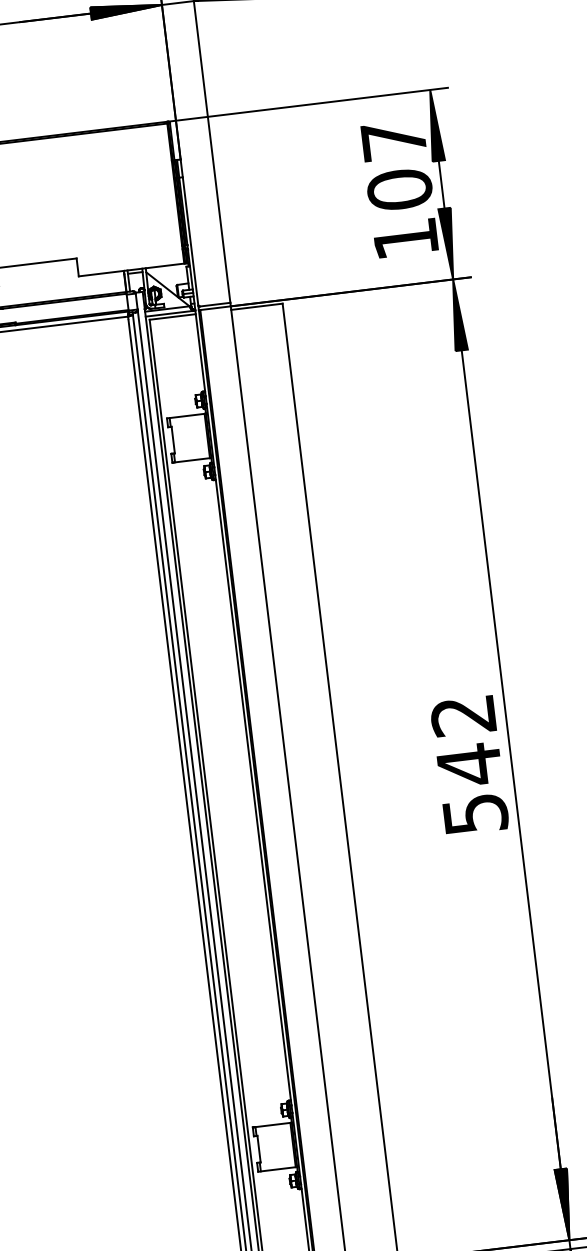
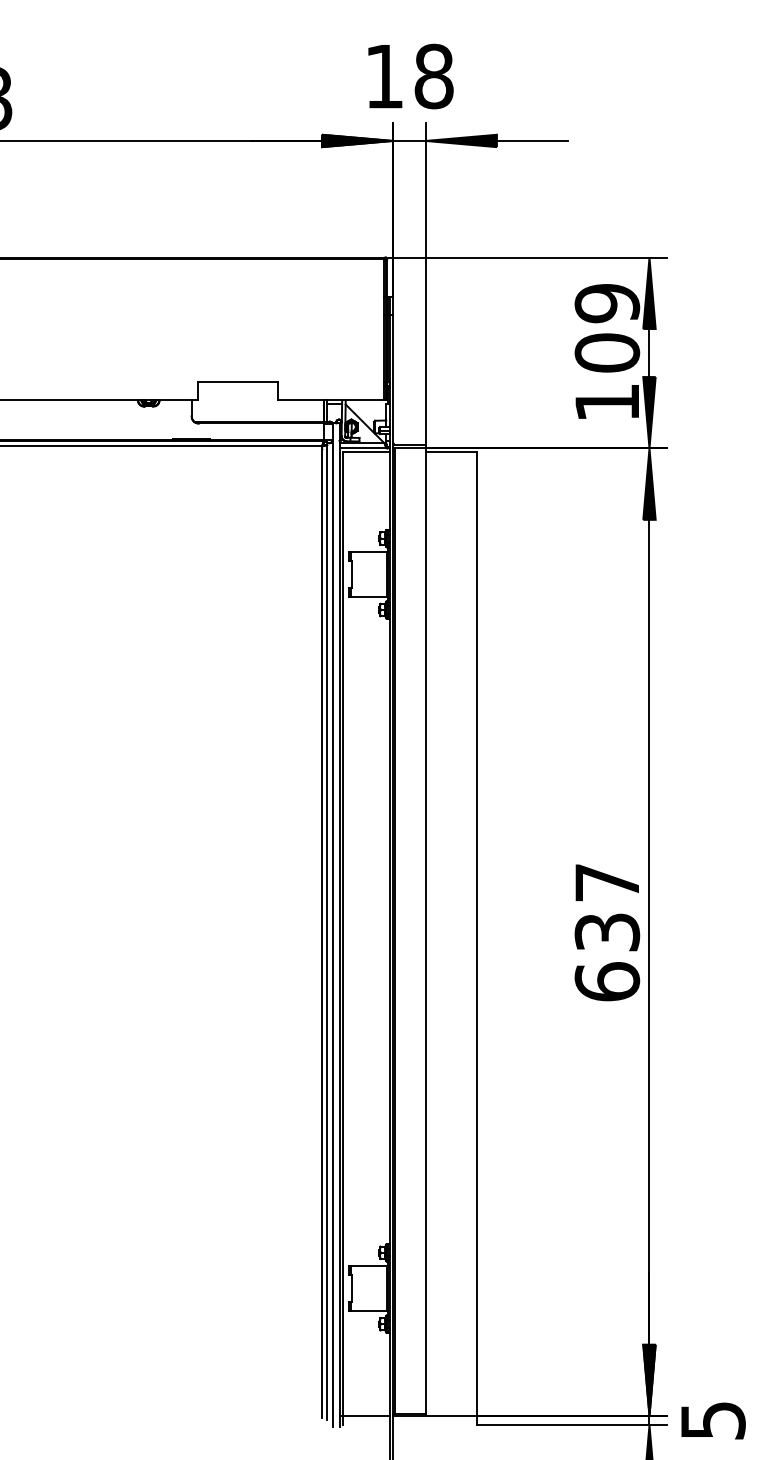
text: (394, 140) -> (607, 303), 107 -> 109
text: (469, 765) -> (607, 932), 542 -> 637

